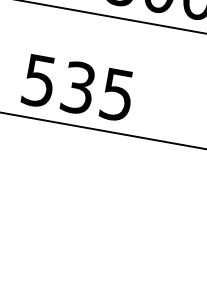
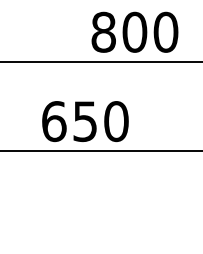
text: (78, 87) -> (85, 121), 535 -> 650

